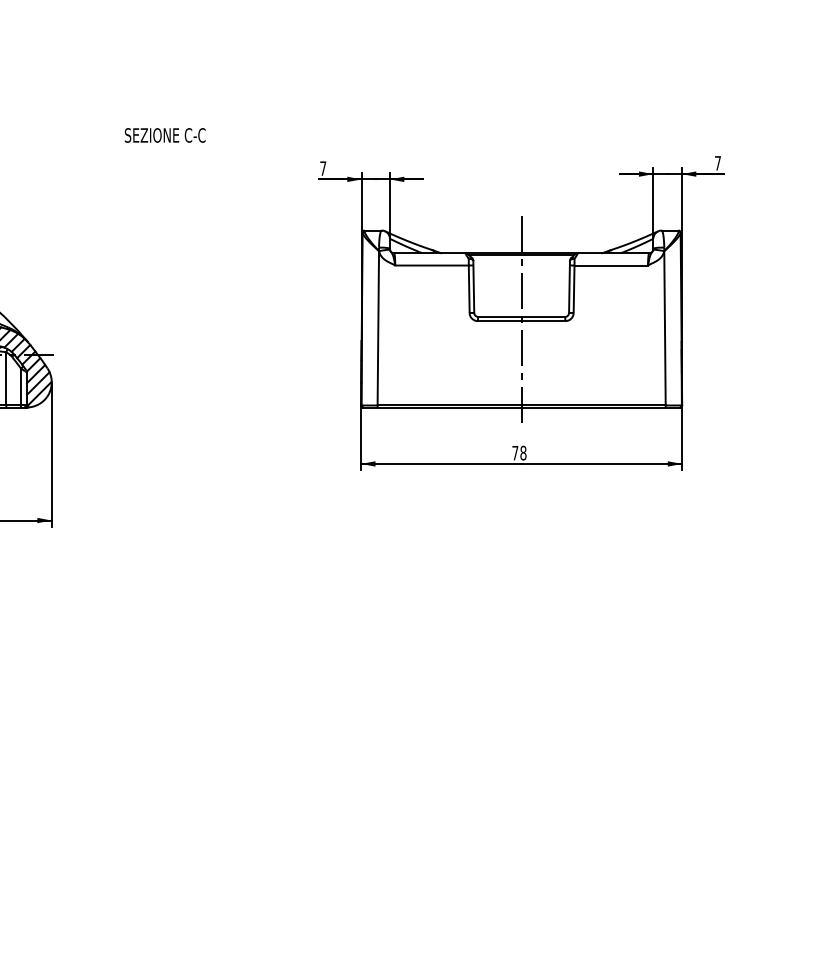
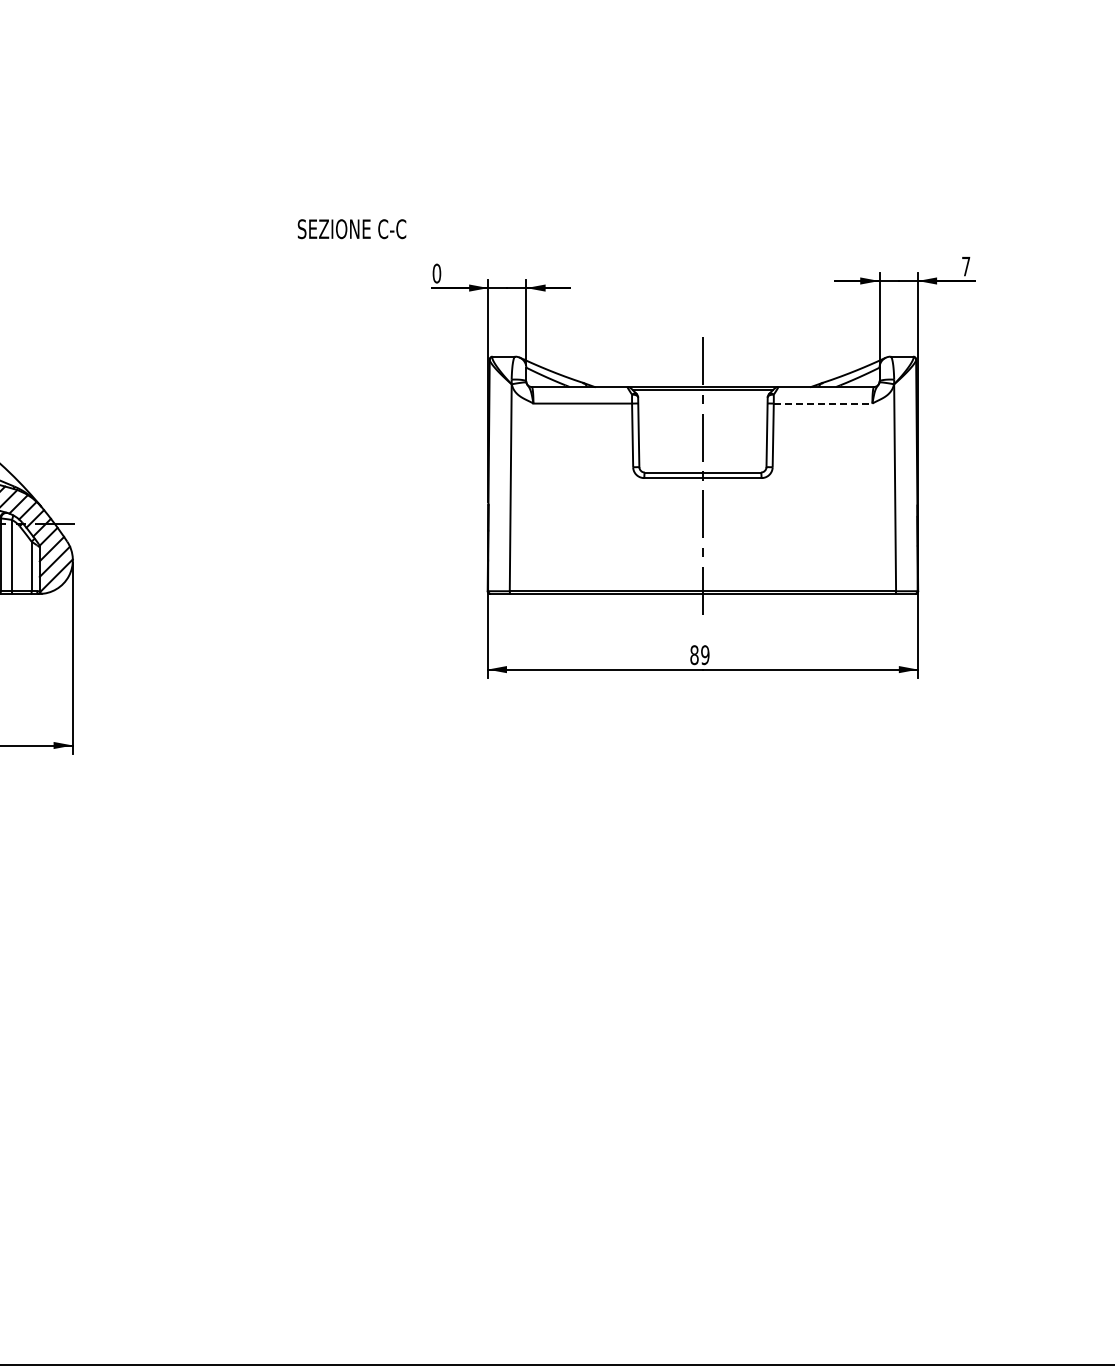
text: (164, 135) -> (351, 229), moved
text: (322, 168) -> (436, 273), 7 -> 0
line: (611, 265) -> (823, 403), solid -> dashed
text: (519, 453) -> (699, 655), 78 -> 89

